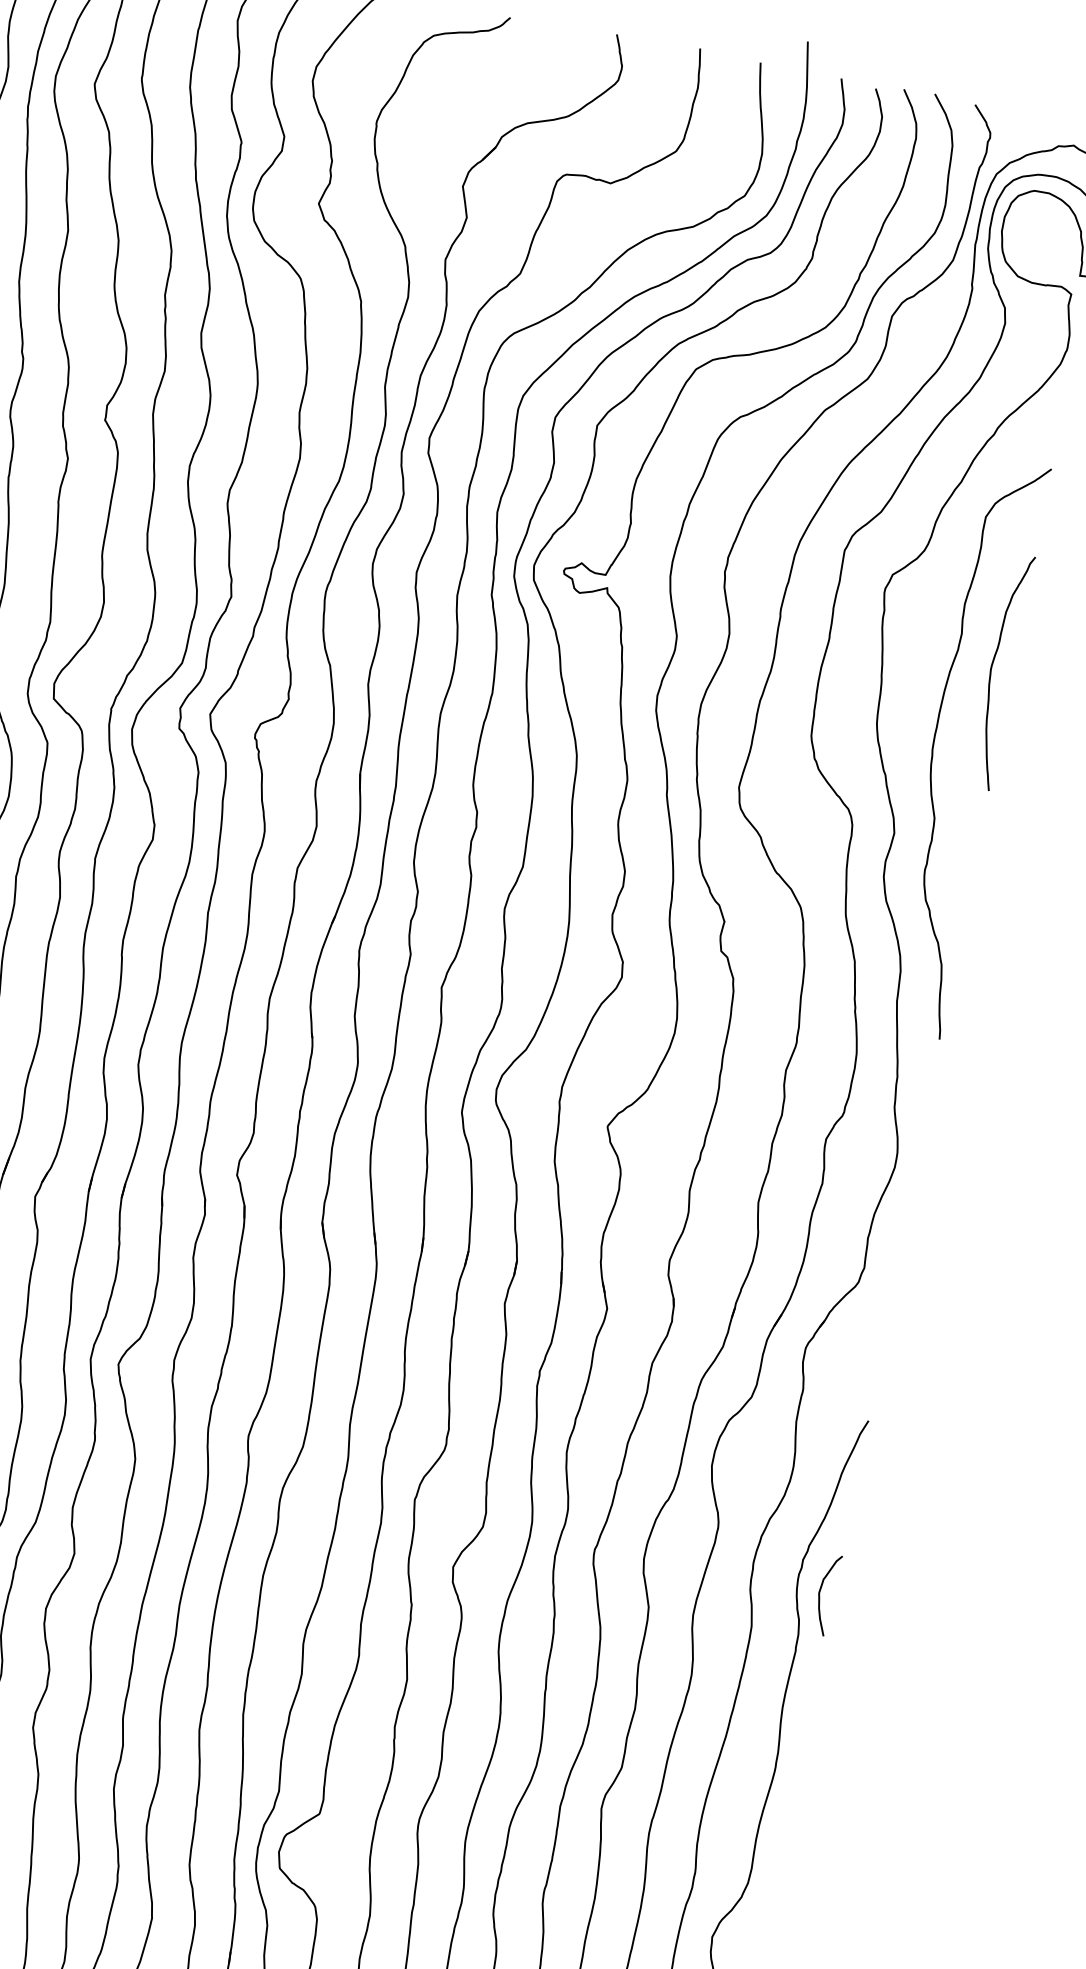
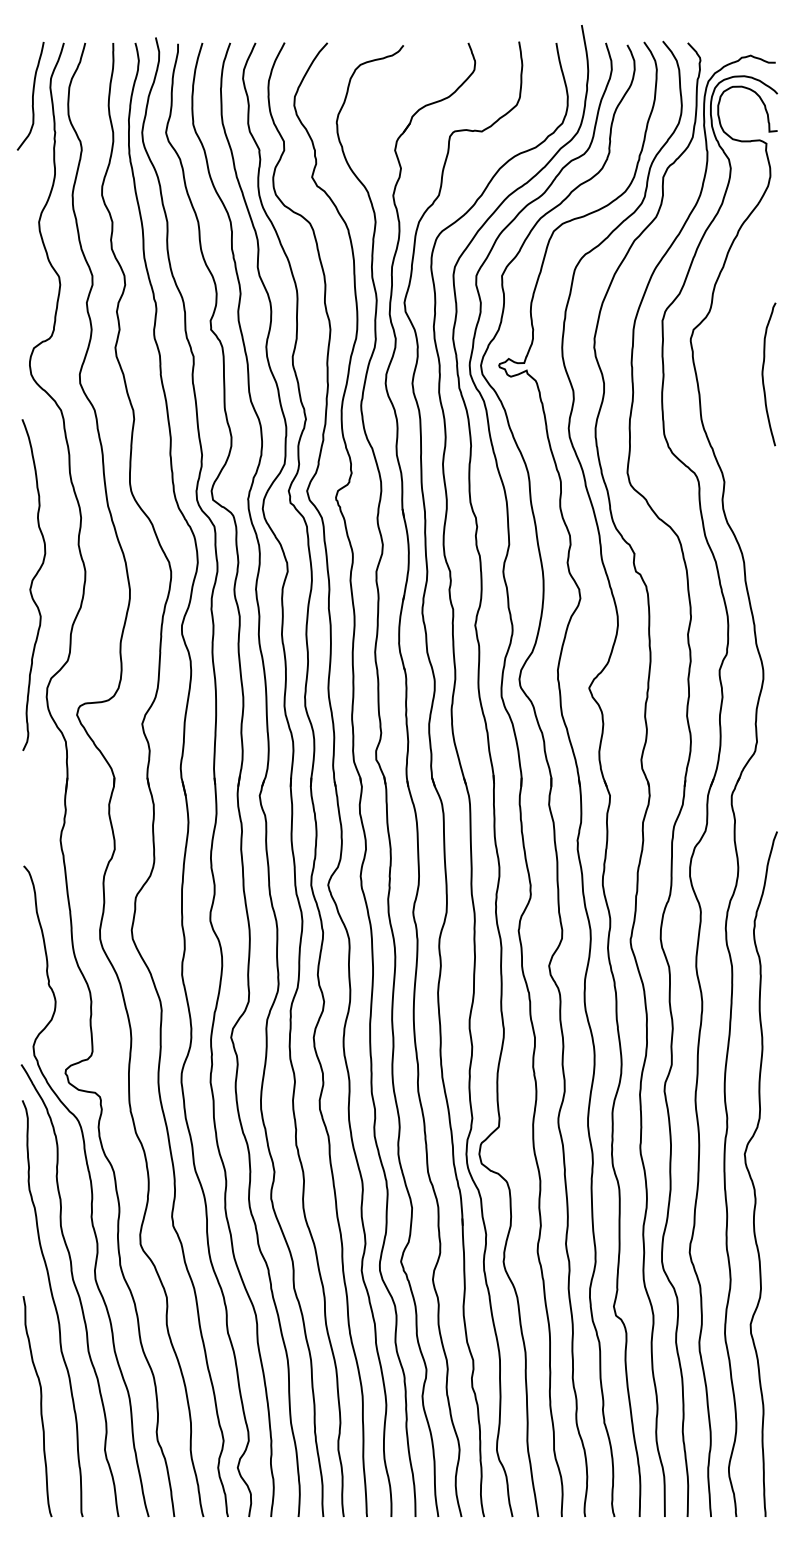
curve: (935, 743) -> (738, 424), removed
curve: (822, 1591) -> (769, 937), removed

